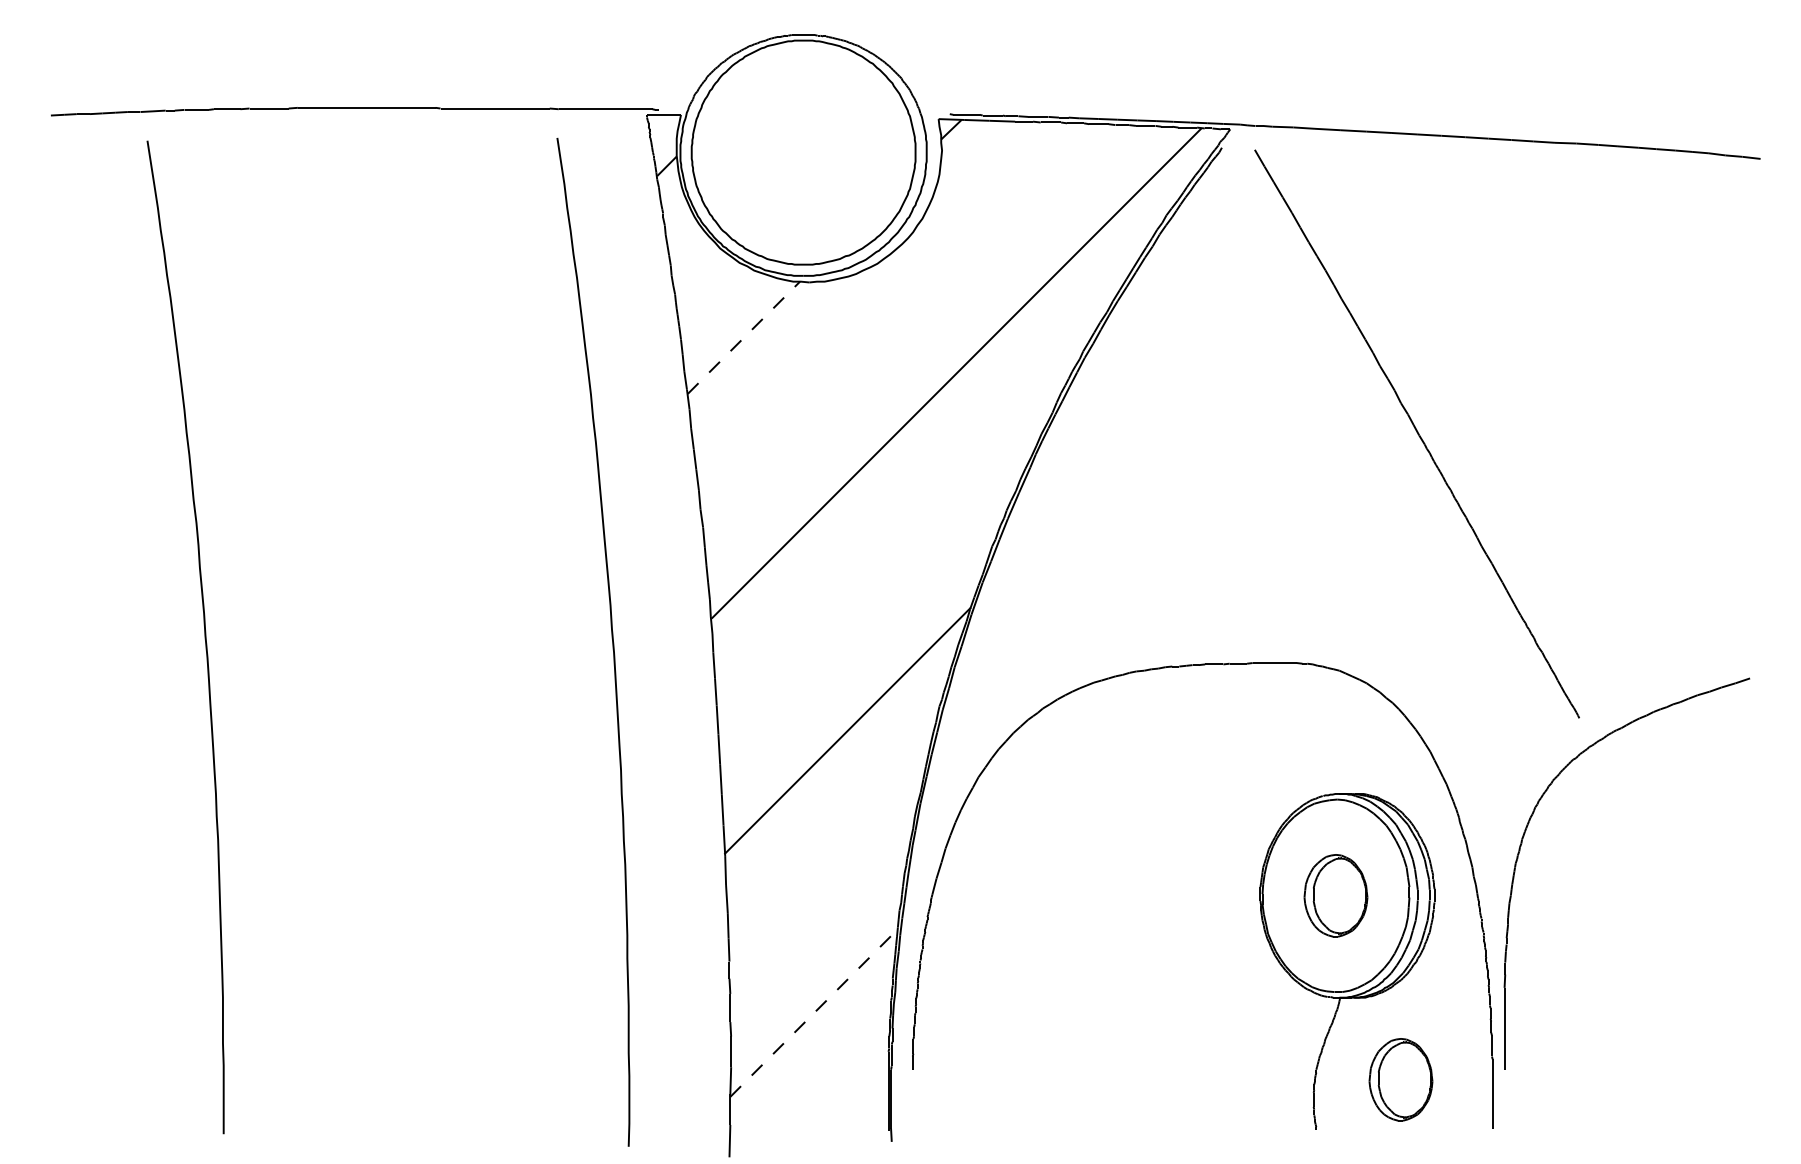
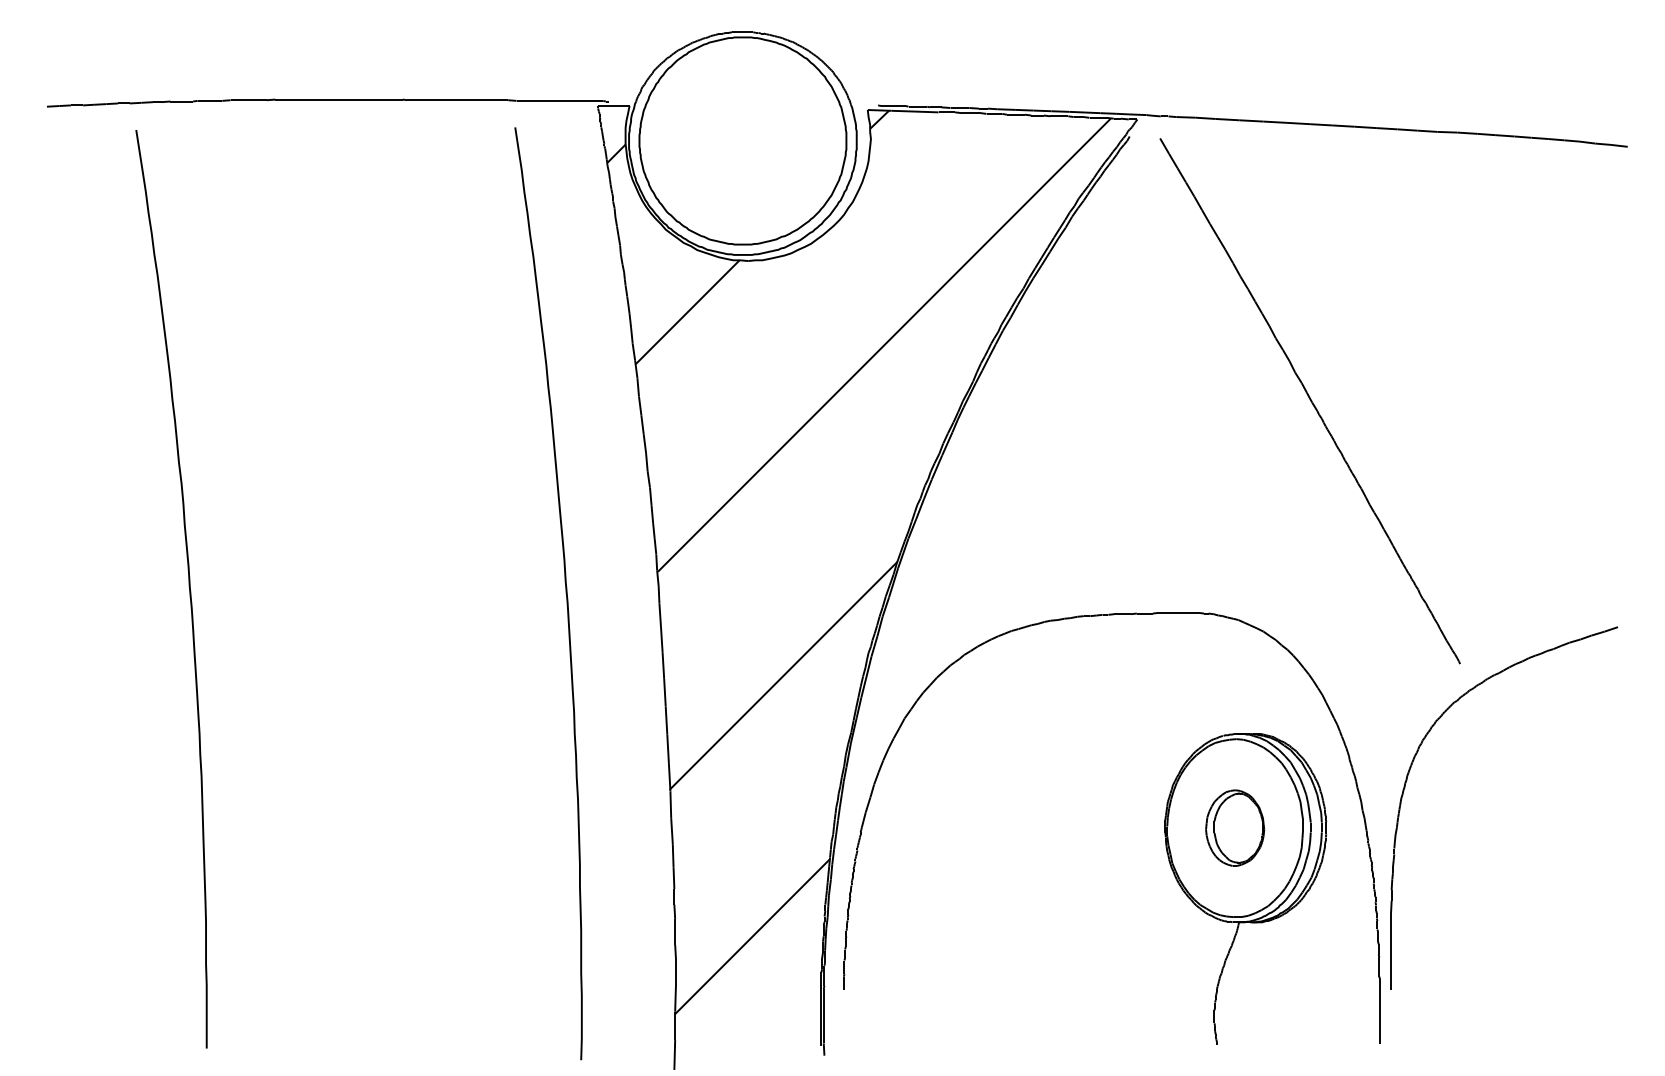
line: (744, 337) -> (688, 311), dashed -> solid
line: (814, 1013) -> (752, 936), dashed -> solid
part: (1400, 1079) -> (1294, 997), removed

